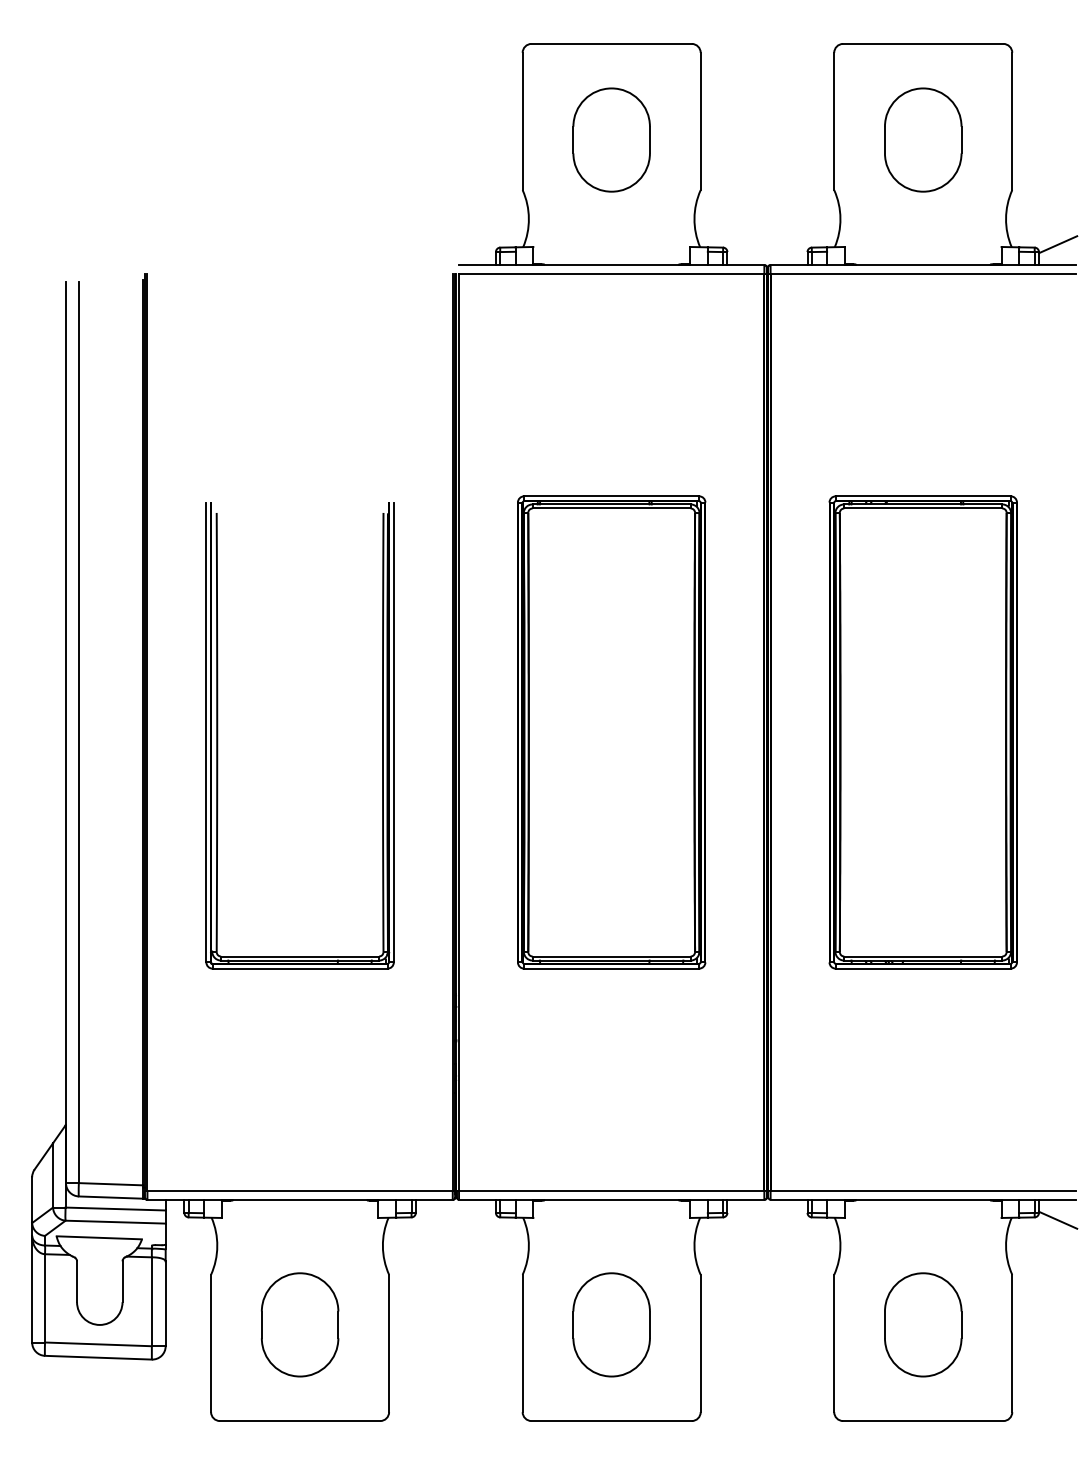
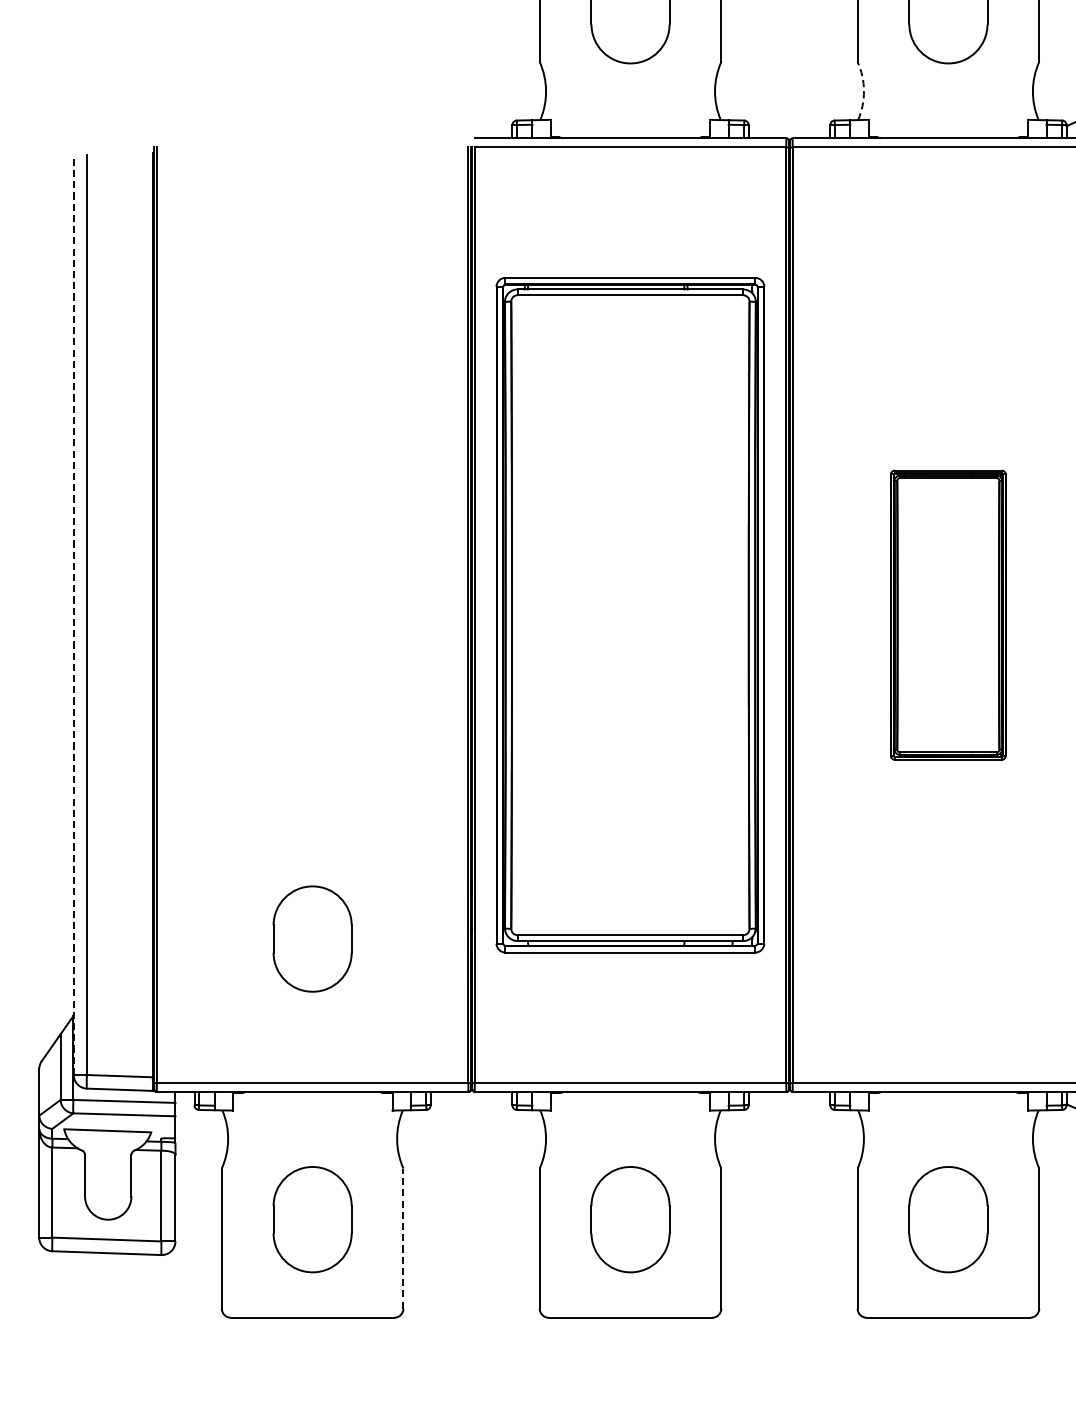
arc: (840, 218) -> (864, 90), solid -> dashed
line: (65, 732) -> (73, 615), solid -> dashed
part: (611, 732) -> (630, 615), size x1.4
part: (922, 732) -> (947, 615), size x0.6
part: (218, 735) -> (229, 618), removed
part: (300, 1049) -> (313, 938), added
line: (389, 1343) -> (403, 1238), solid -> dashed

